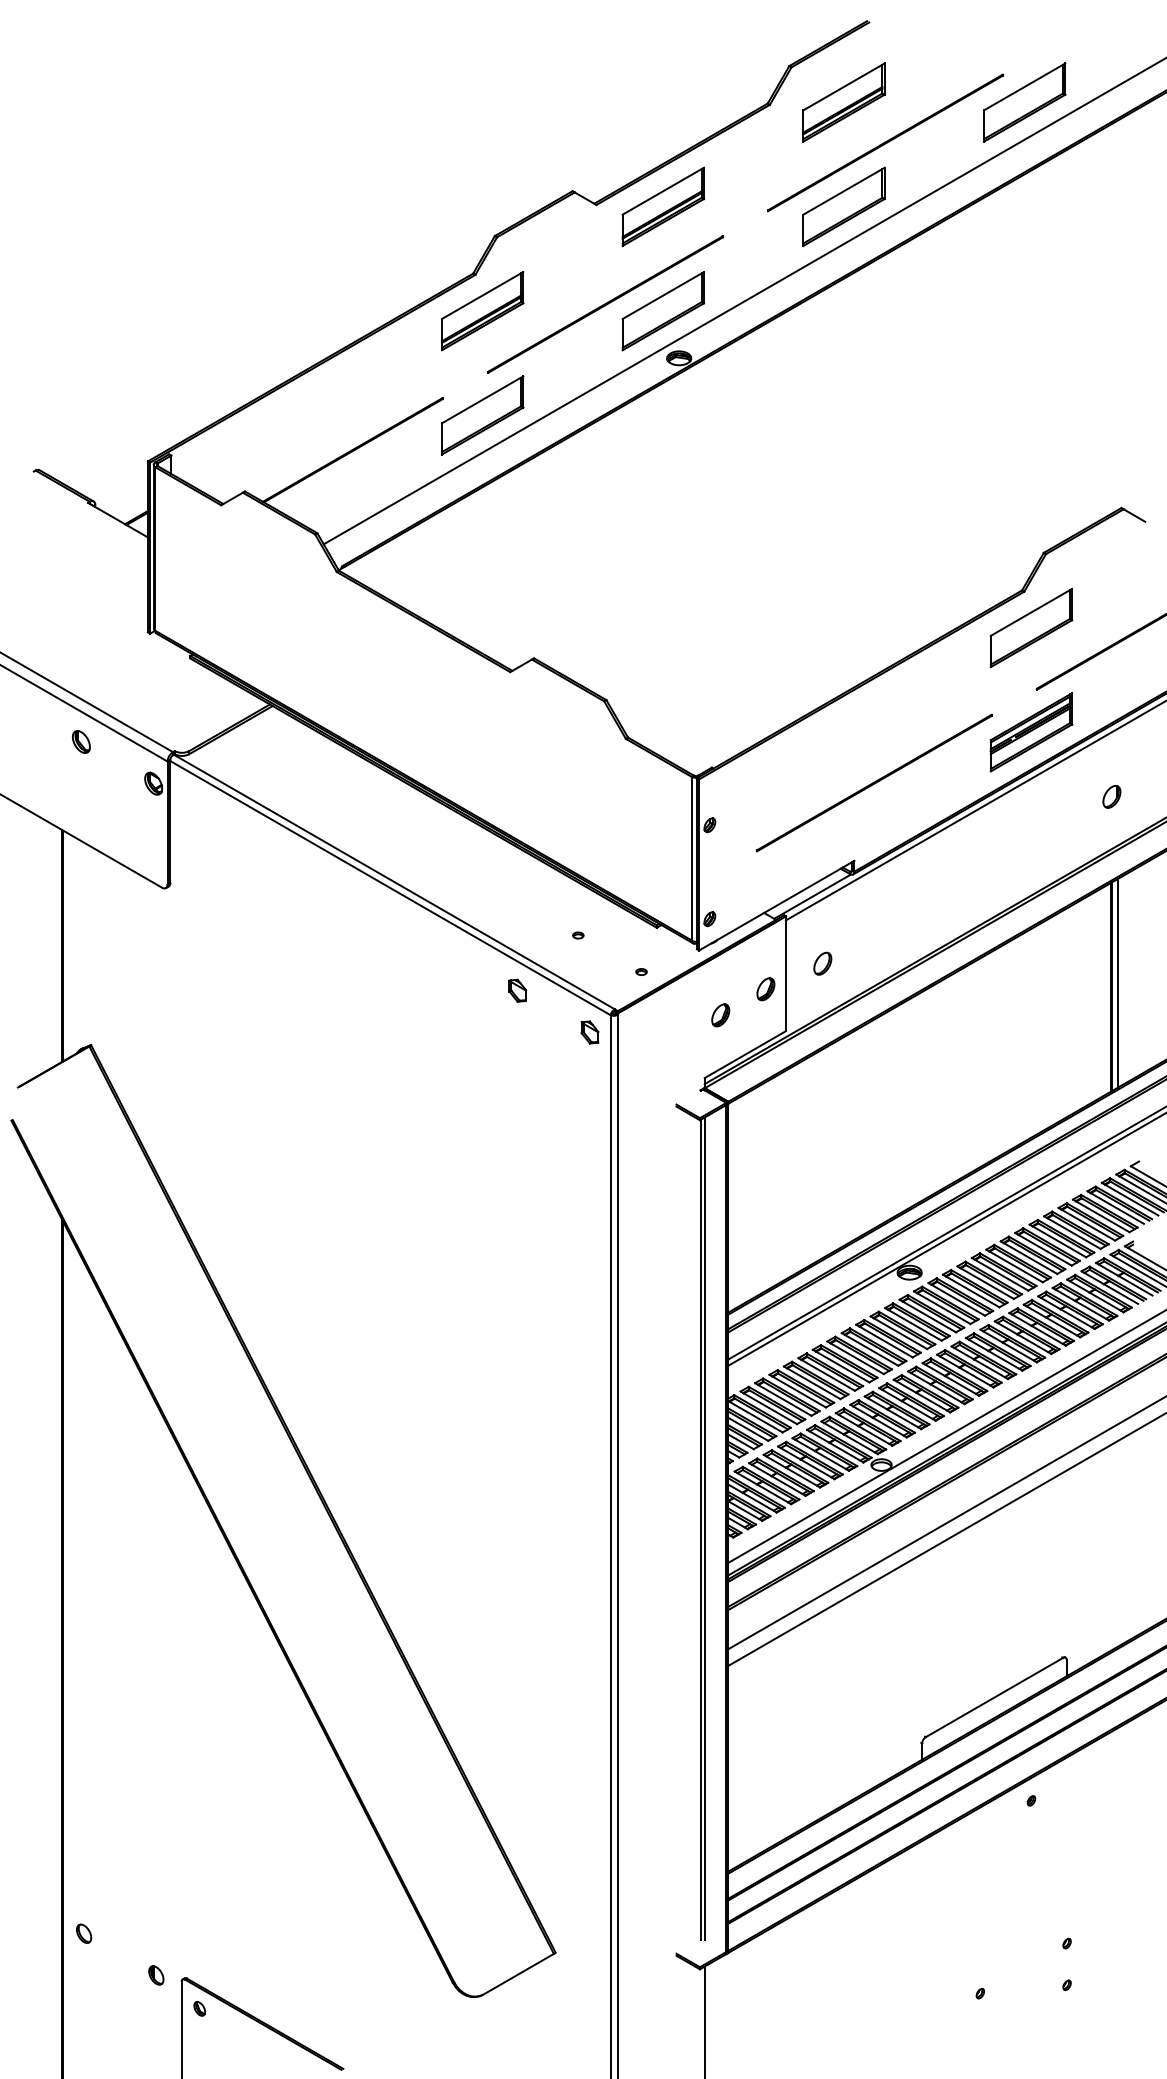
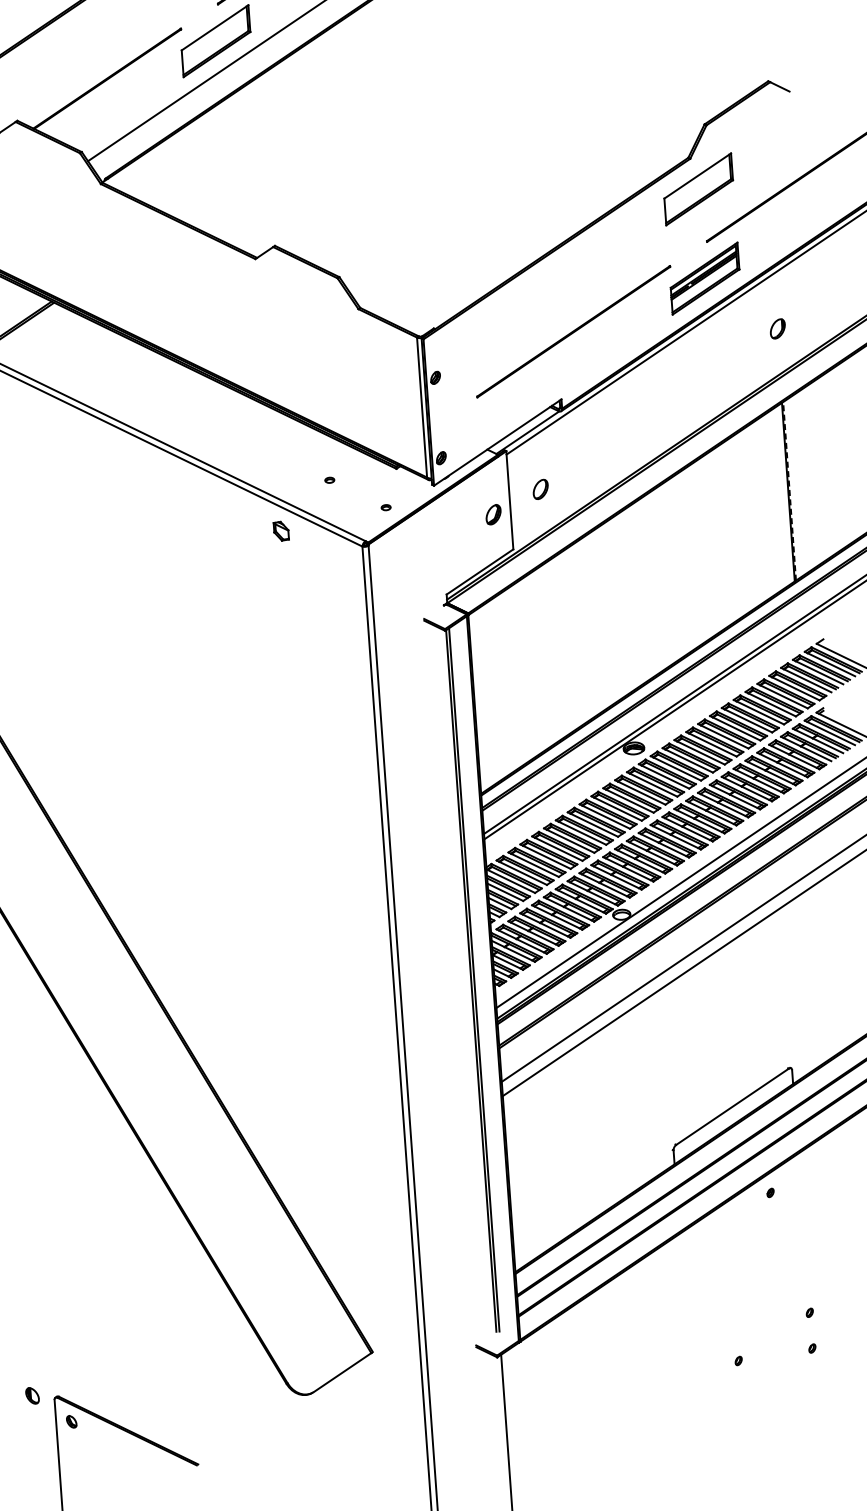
line: (1117, 983) -> (794, 488), removed
line: (1112, 986) -> (789, 491), solid -> dashed
part: (720, 1015) -> (456, 540), removed
part: (589, 1032) -> (345, 562), removed

